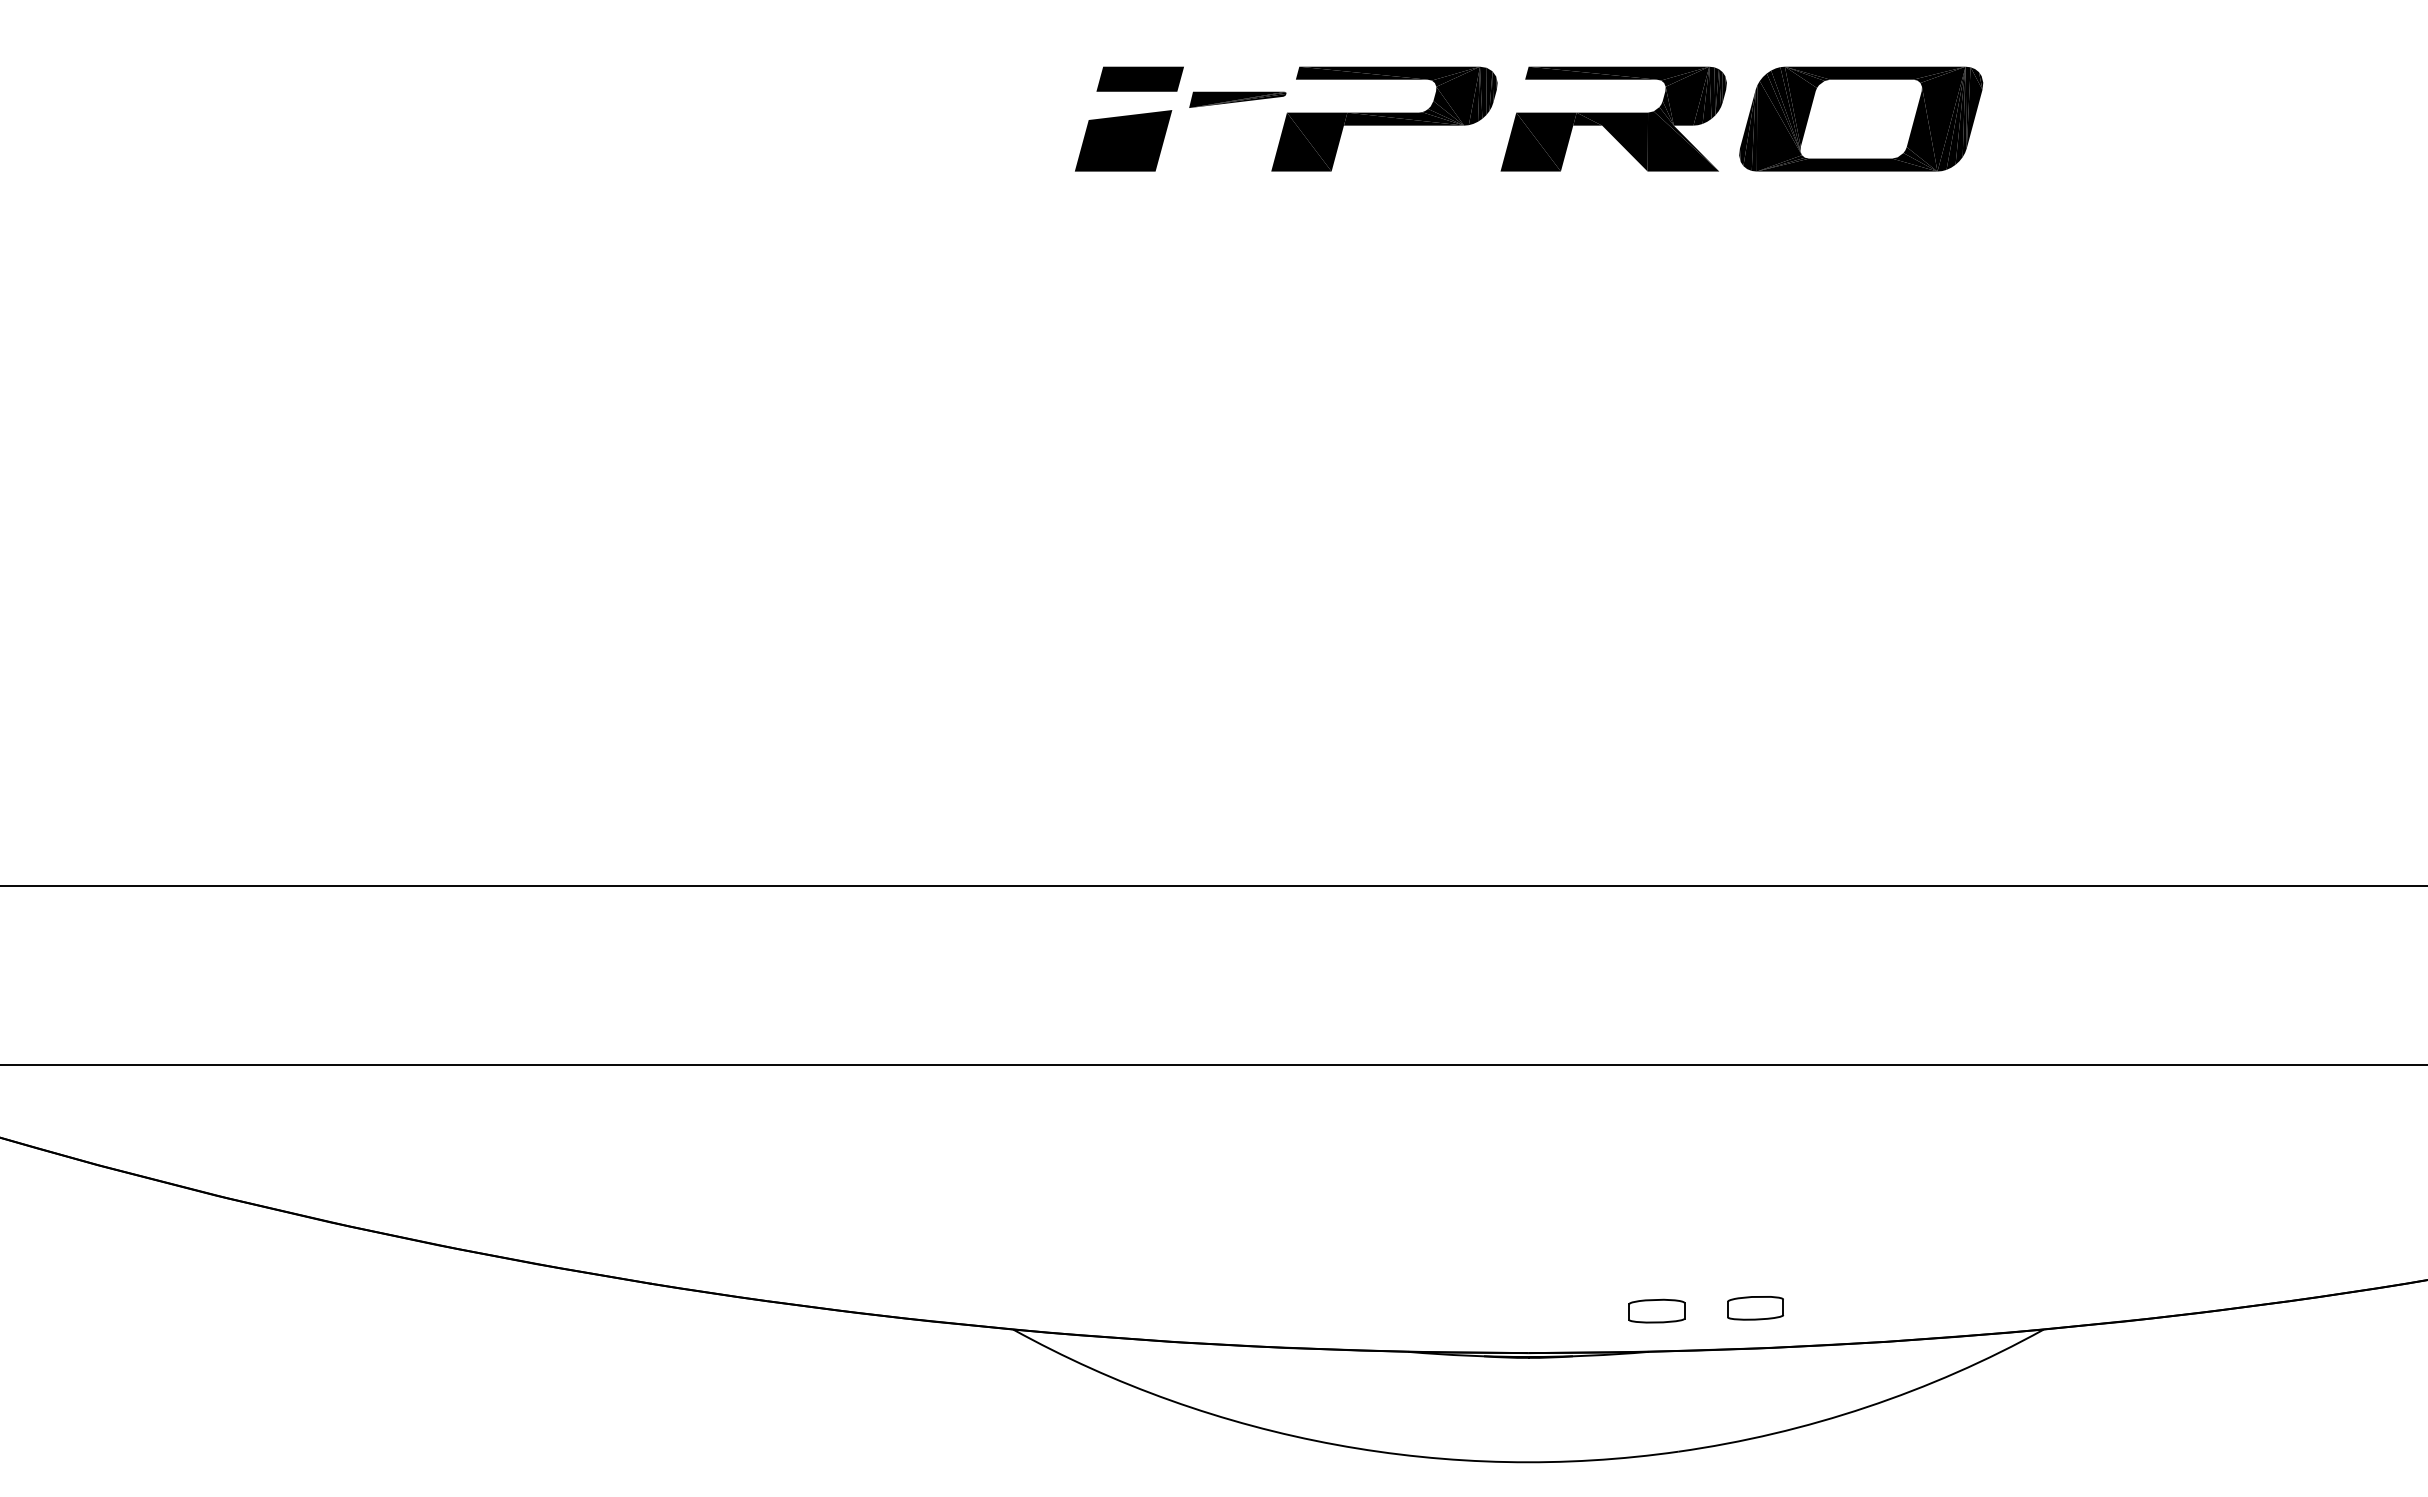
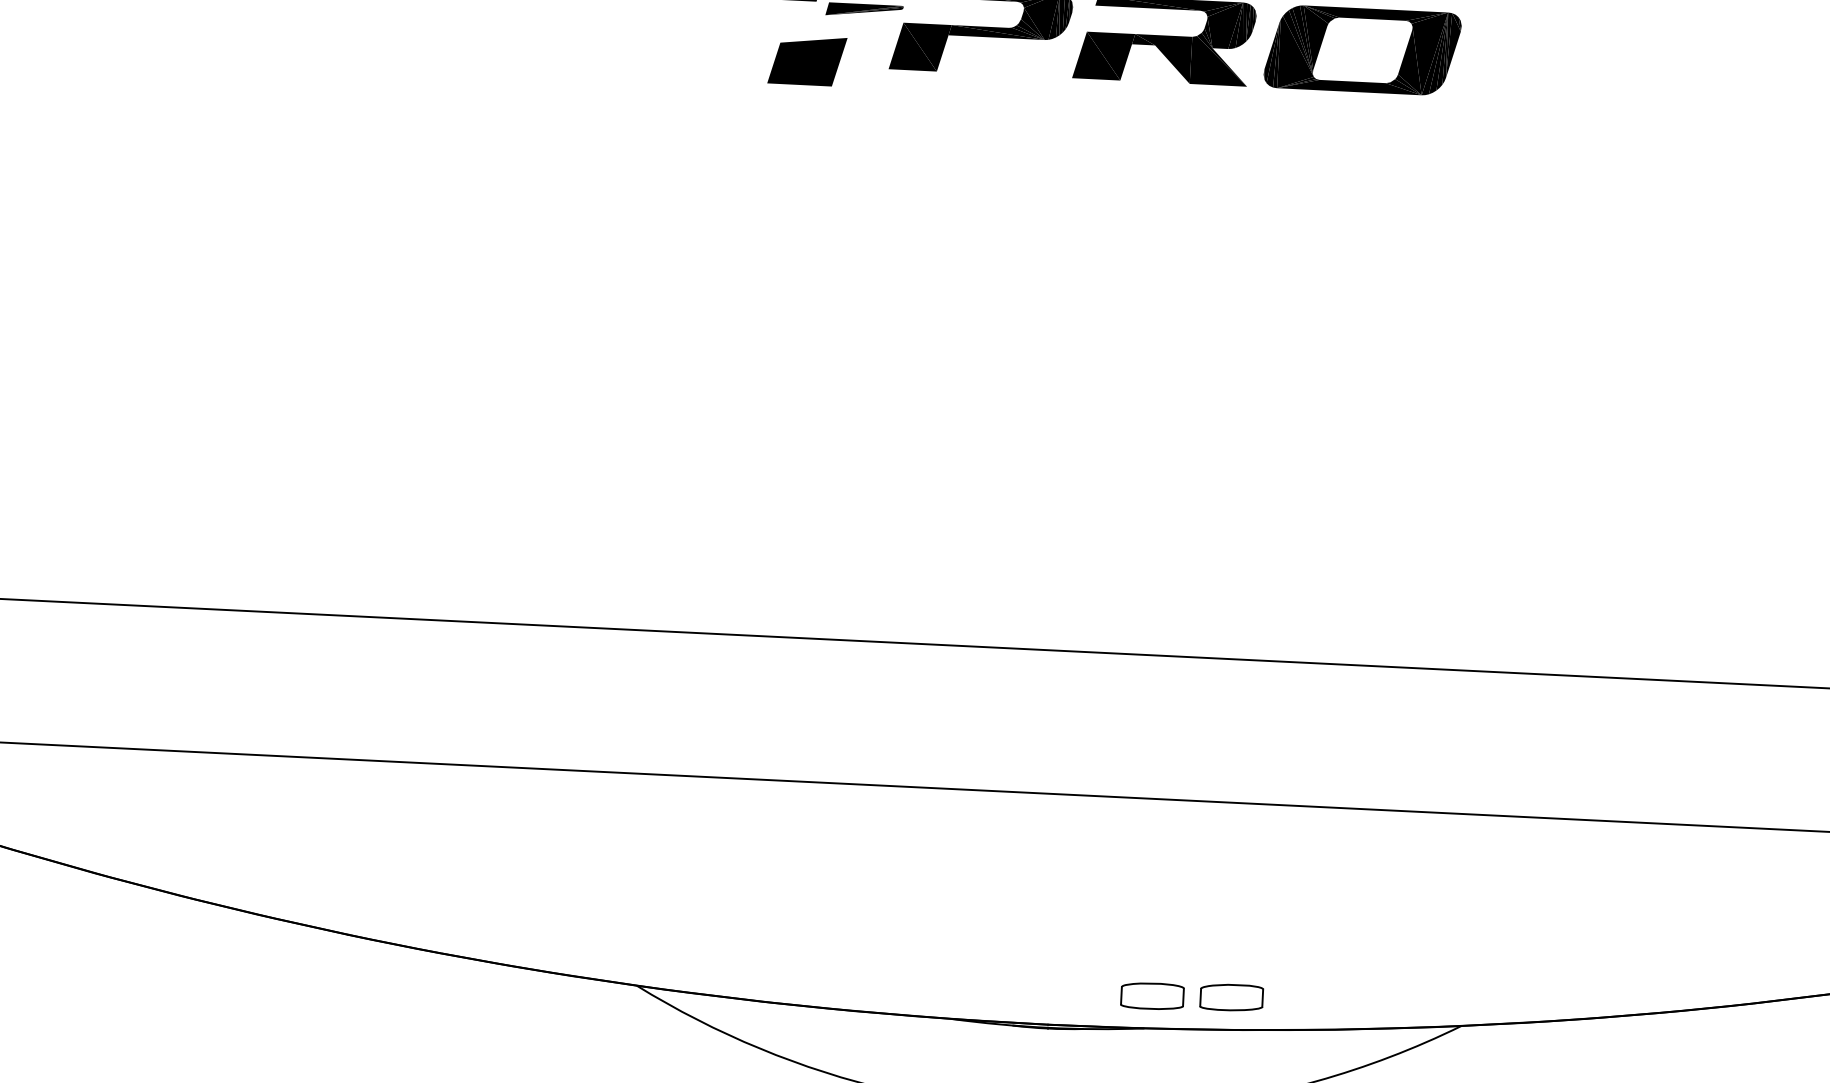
part: (1123, 140) -> (807, 60), moved
part: (1755, 1308) -> (1231, 997), size x1.4
part: (1656, 1310) -> (1152, 995), size x1.4

